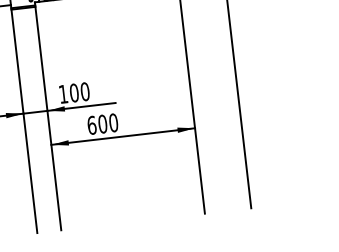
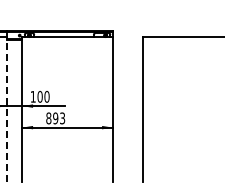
line: (23, 119) -> (6, 109), solid -> dashed
text: (102, 124) -> (55, 118), 600 -> 893

